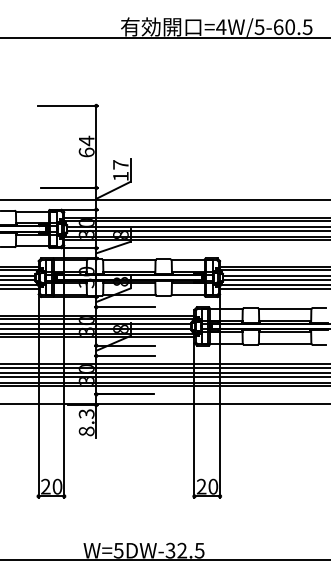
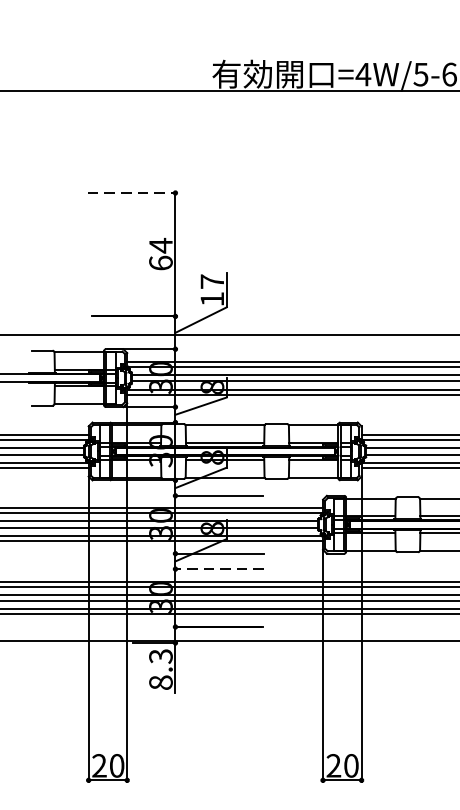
line: (67, 105) -> (132, 192), solid -> dashed
line: (124, 355) -> (217, 568), solid -> dashed

